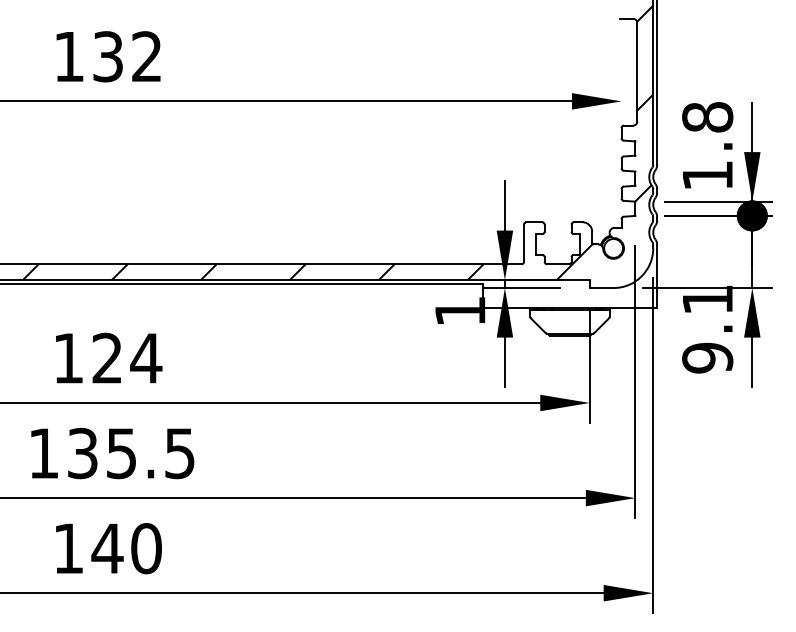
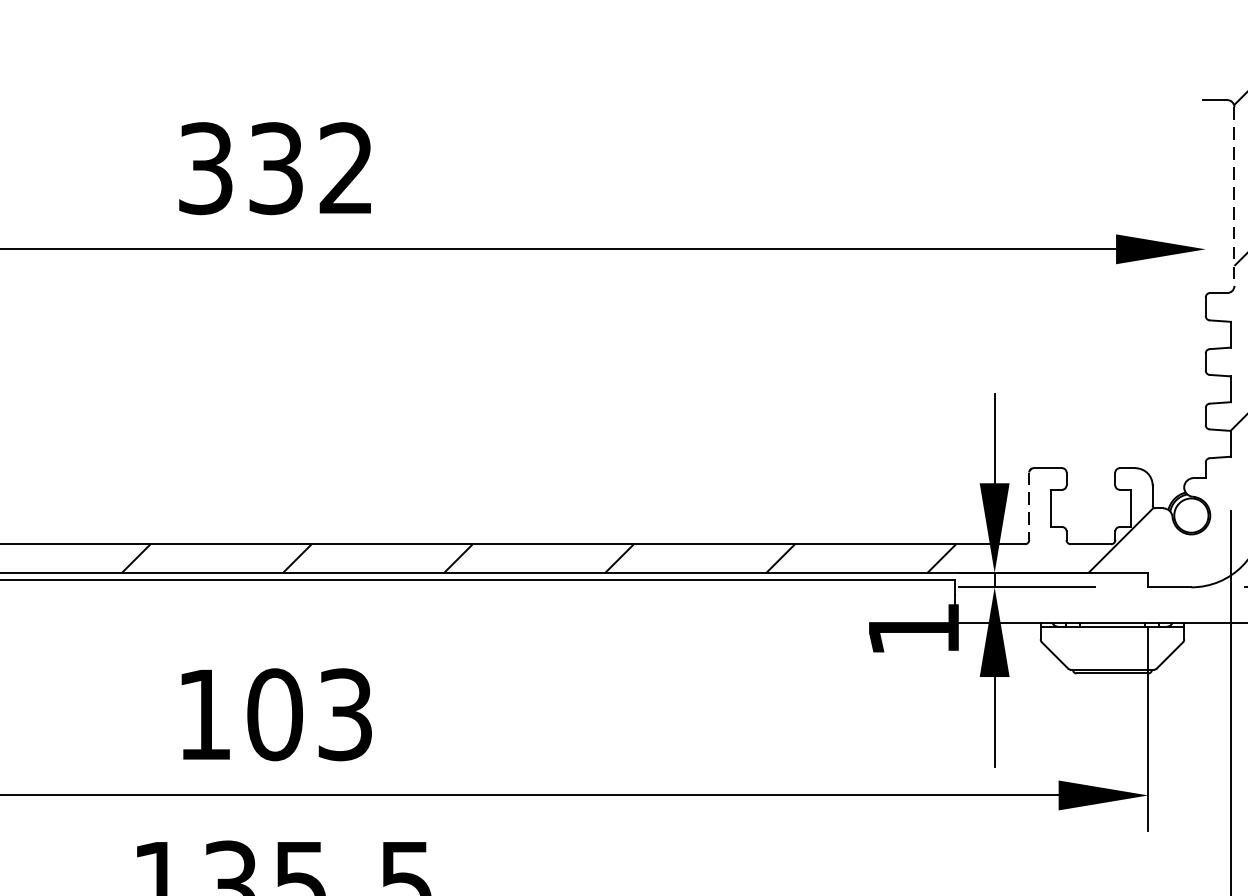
text: (68, 56) -> (204, 168), 132 -> 332
line: (637, 72) -> (1234, 197), solid -> dashed
line: (524, 243) -> (1030, 506), solid -> dashed
text: (127, 358) -> (311, 714), 124 -> 103

